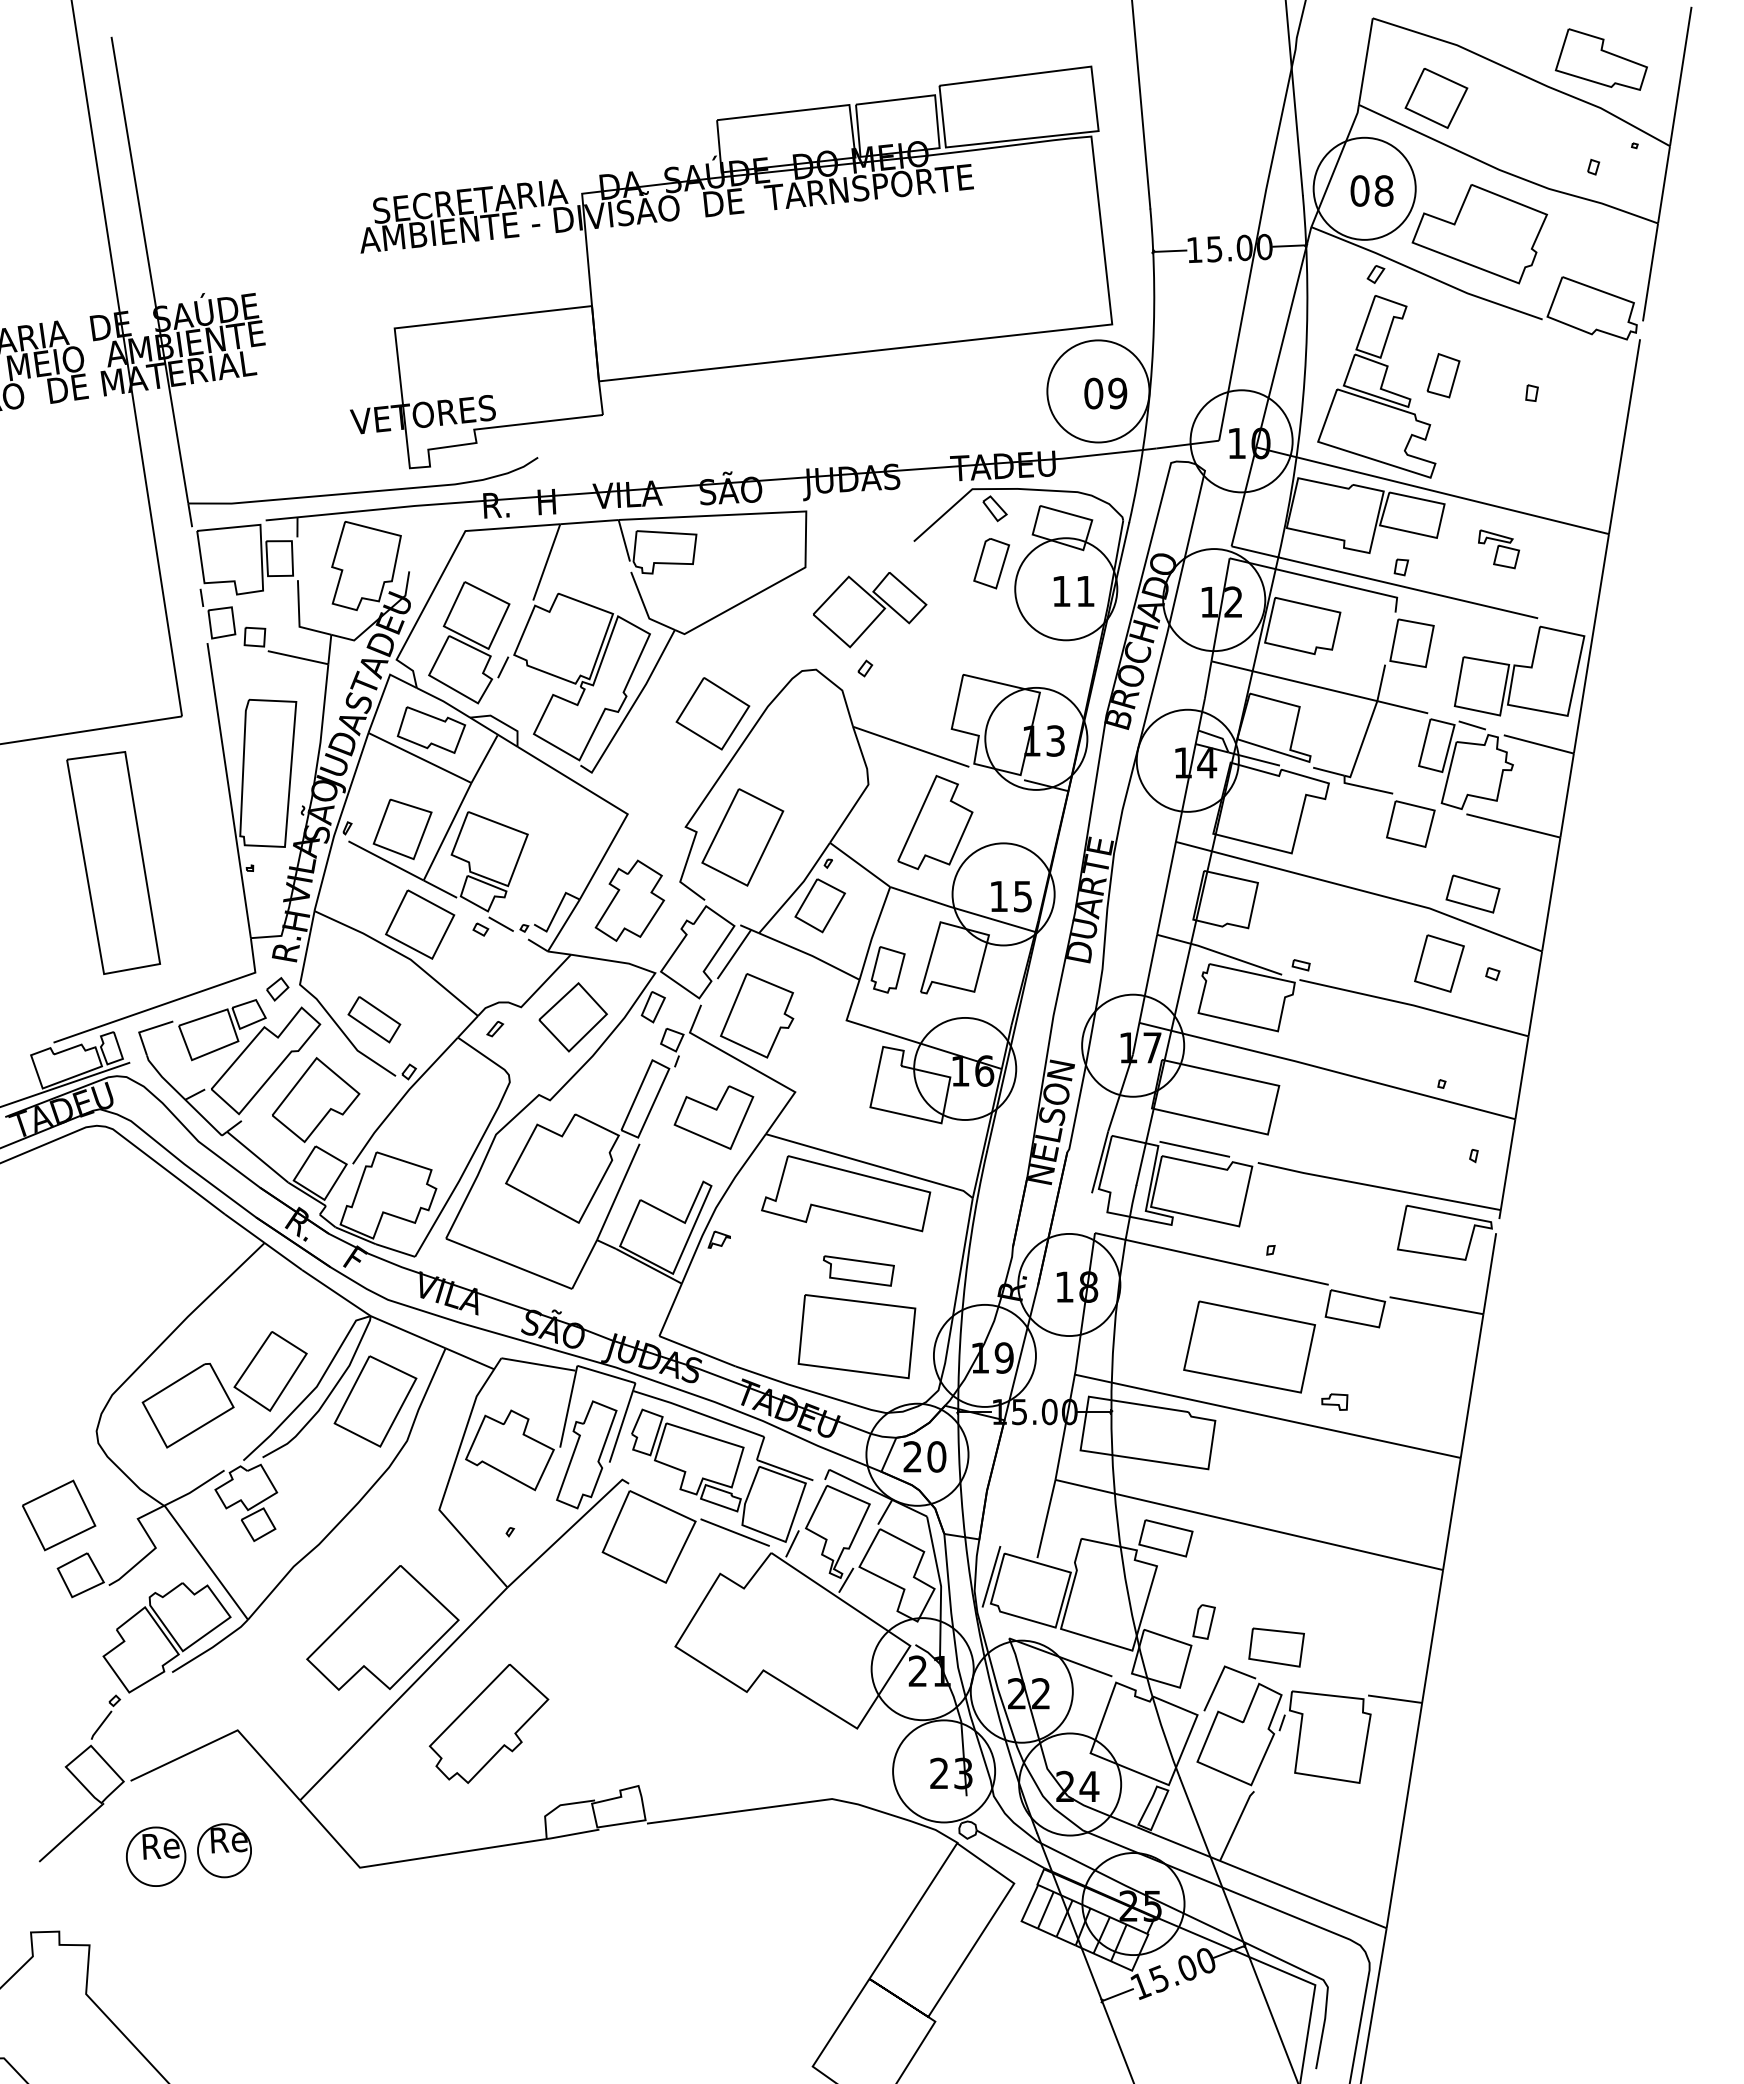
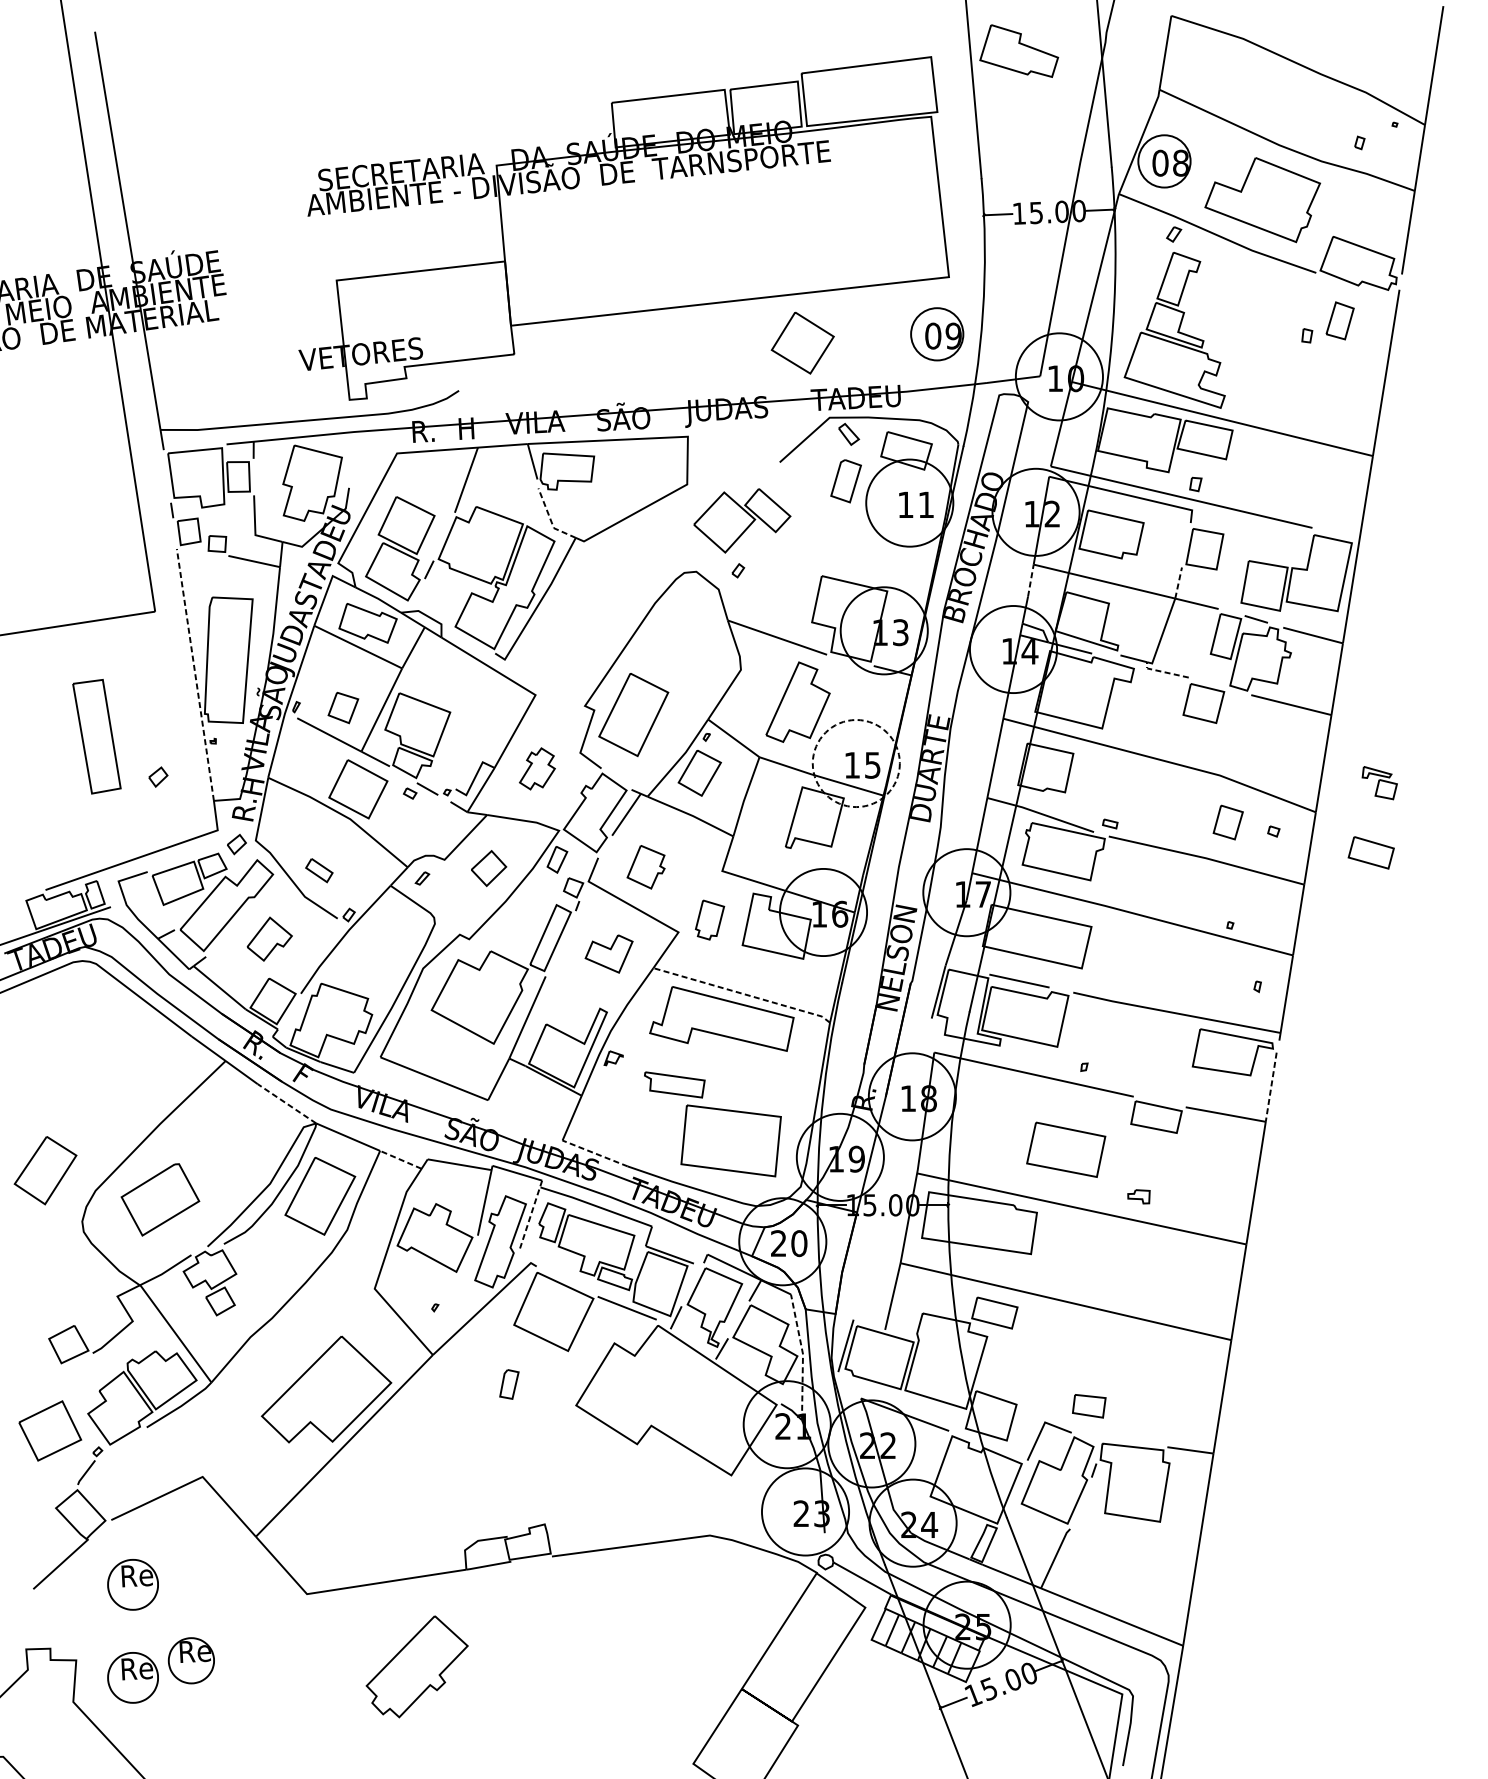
part: (1600, 59) -> (1018, 51), moved
part: (1436, 98) -> (1225, 84), removed
circle: (1364, 188) -> (1164, 161), size x0.6
part: (1443, 375) -> (1340, 320), moved
circle: (1098, 391) -> (937, 334), size x0.6
part: (1499, 549) -> (1380, 783), moved
line: (645, 608) -> (550, 519), solid -> dashed
line: (1208, 679) -> (1031, 580), solid -> dashed
line: (1381, 682) -> (1178, 582), solid -> dashed
part: (712, 713) -> (802, 342), moved
line: (1364, 787) -> (1164, 672), solid -> dashed
line: (229, 790) -> (195, 674), solid -> dashed
part: (402, 828) -> (343, 707), size x0.6
part: (113, 862) -> (96, 736), size x0.6
part: (1472, 893) -> (1370, 852), moved
circle: (1003, 894) -> (856, 763), solid -> dashed
part: (629, 900) -> (537, 768), size x0.6
part: (185, 910) -> (158, 777), added
part: (1439, 963) -> (1228, 822), size x0.7
part: (887, 969) -> (709, 919), moved
part: (757, 1015) -> (646, 866), size x0.6
part: (572, 1017) -> (488, 868), size x0.6
part: (374, 1019) -> (319, 870), size x0.6
part: (316, 1100) -> (269, 939), size x0.6
part: (713, 1117) -> (608, 953), size x0.7
line: (870, 1164) -> (742, 994), solid -> dashed
part: (858, 1270) -> (674, 1084), moved
line: (1489, 1274) -> (1270, 1087), solid -> dashed
line: (336, 1293) -> (287, 1104), solid -> dashed
part: (1249, 1346) -> (1066, 1149), size x0.7
line: (697, 1351) -> (595, 1153), solid -> dashed
line: (469, 1358) -> (400, 1159), solid -> dashed
part: (270, 1371) -> (45, 1170), moved
line: (622, 1422) -> (531, 1214), solid -> dashed
part: (59, 1515) -> (50, 1430), moved
line: (941, 1588) -> (803, 1355), solid -> dashed
part: (1203, 1621) -> (508, 1384), moved
part: (1276, 1647) -> (1089, 1406), size x0.7
part: (488, 1723) -> (416, 1666), moved
part: (224, 1850) -> (191, 1660), moved
part: (156, 1965) -> (133, 1677), added

